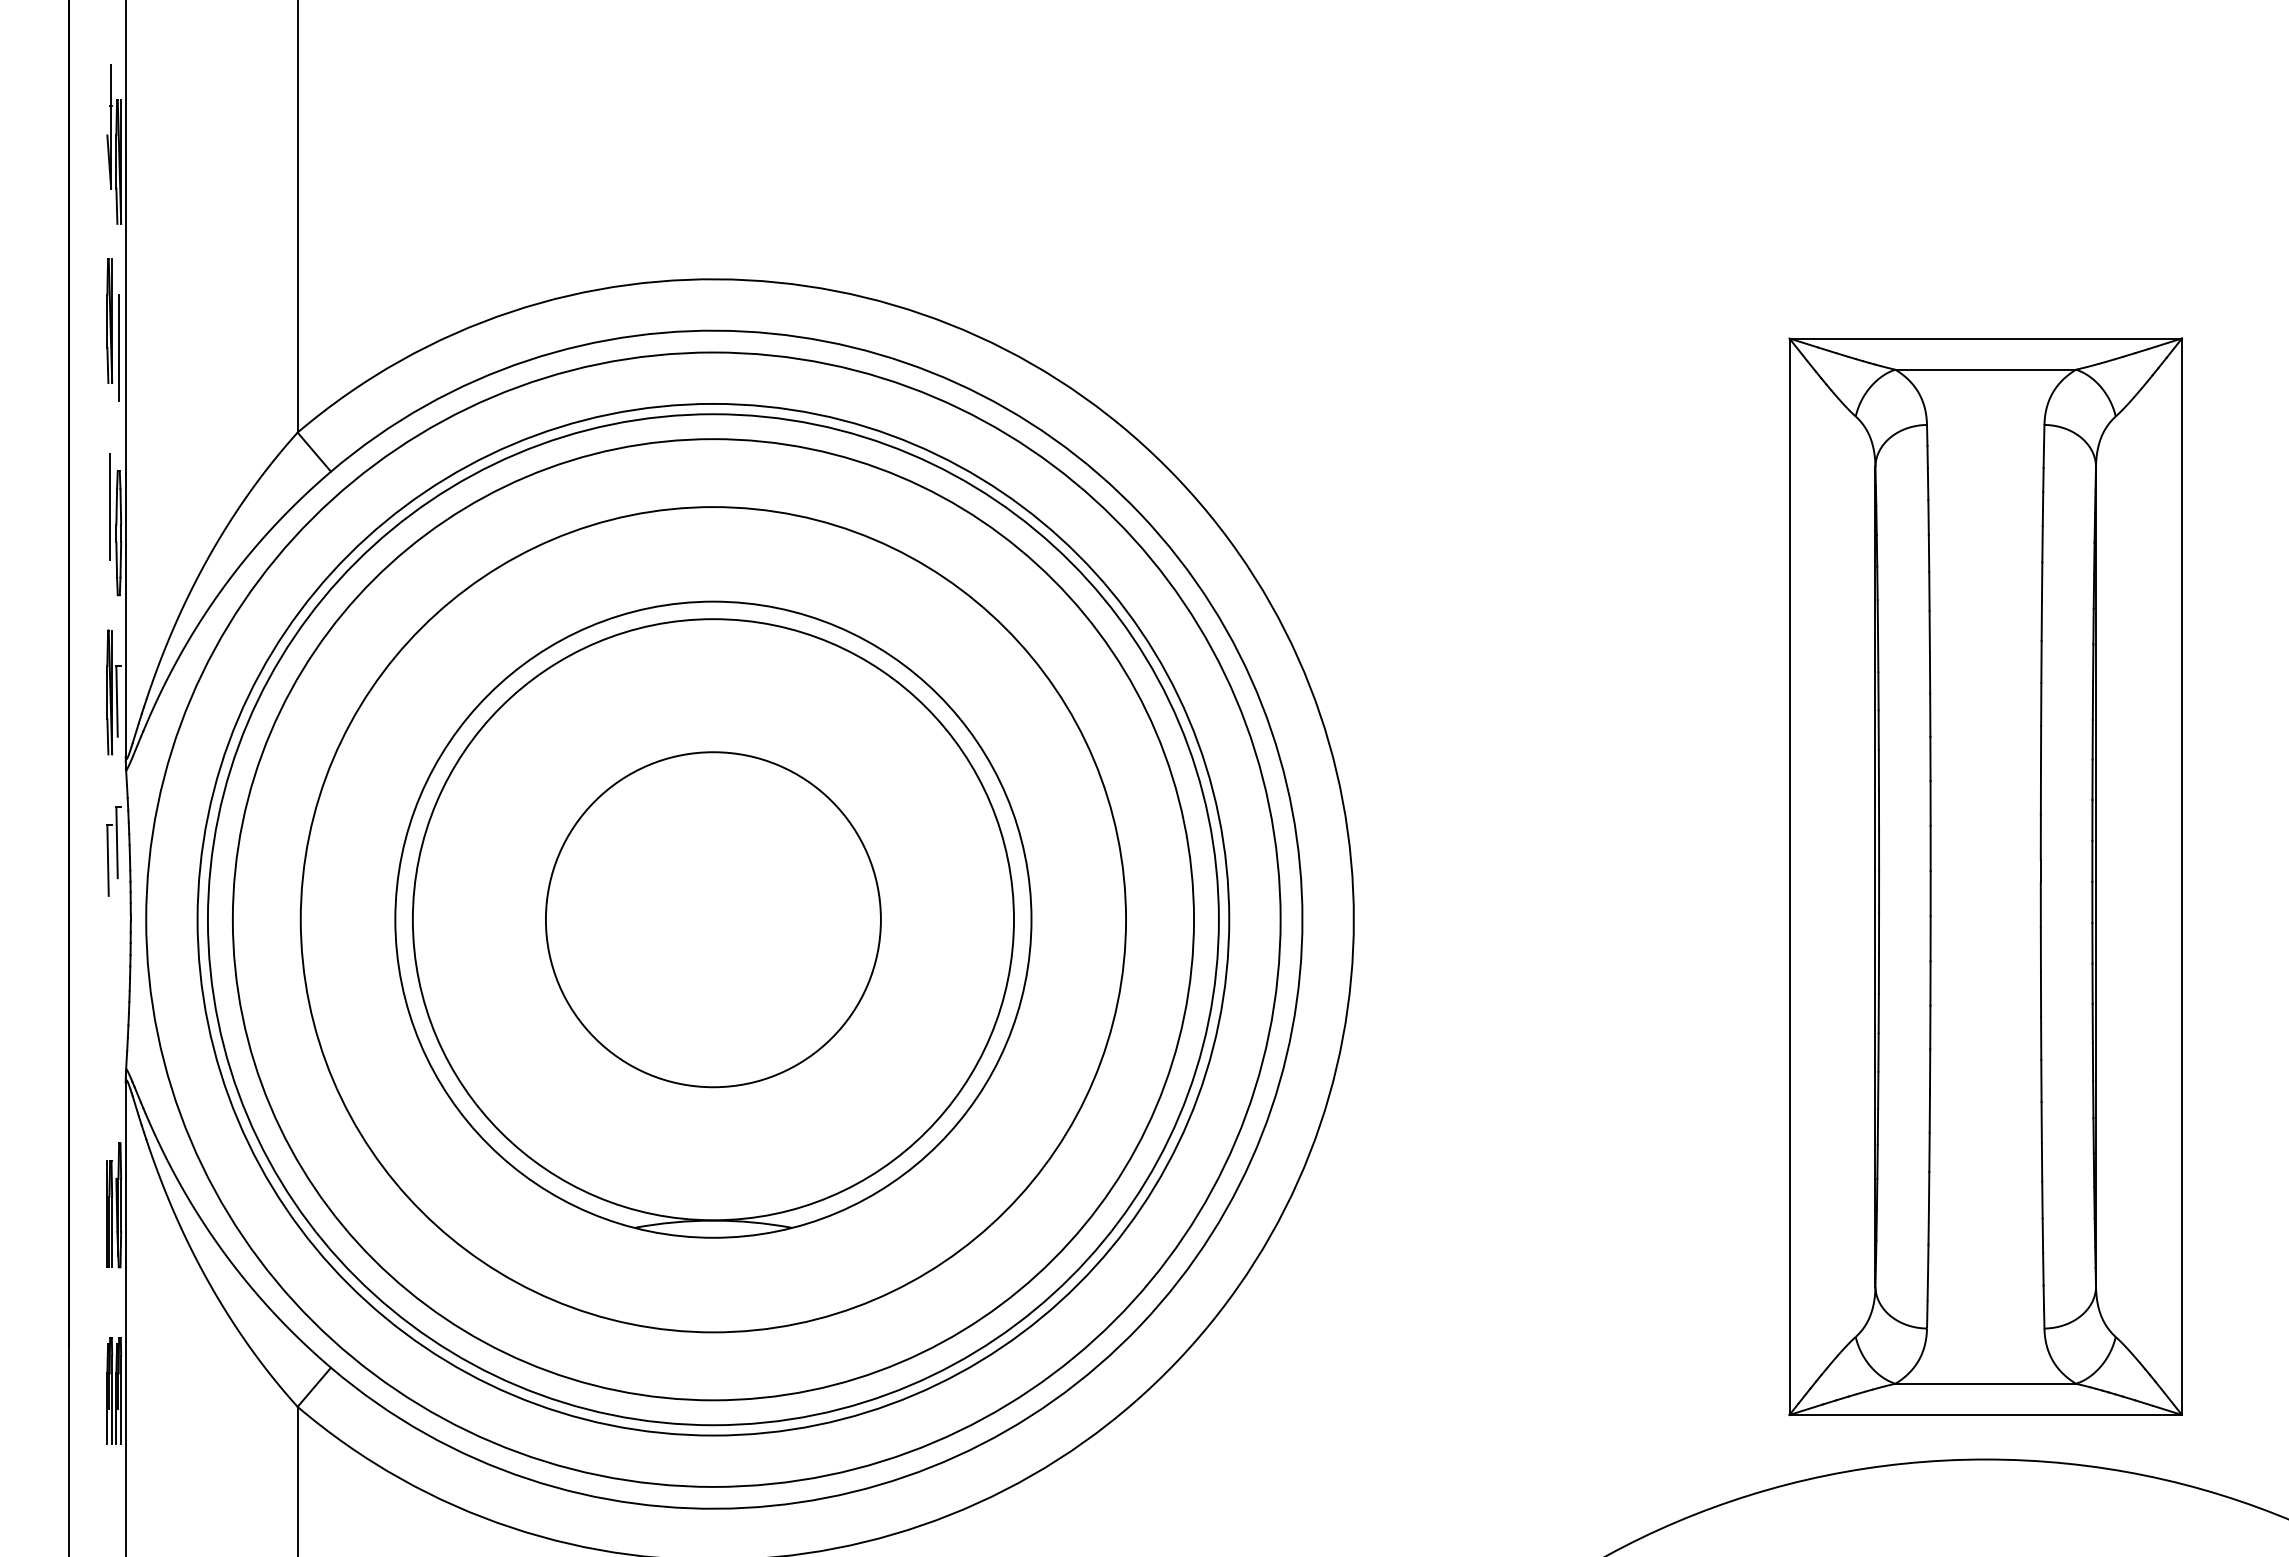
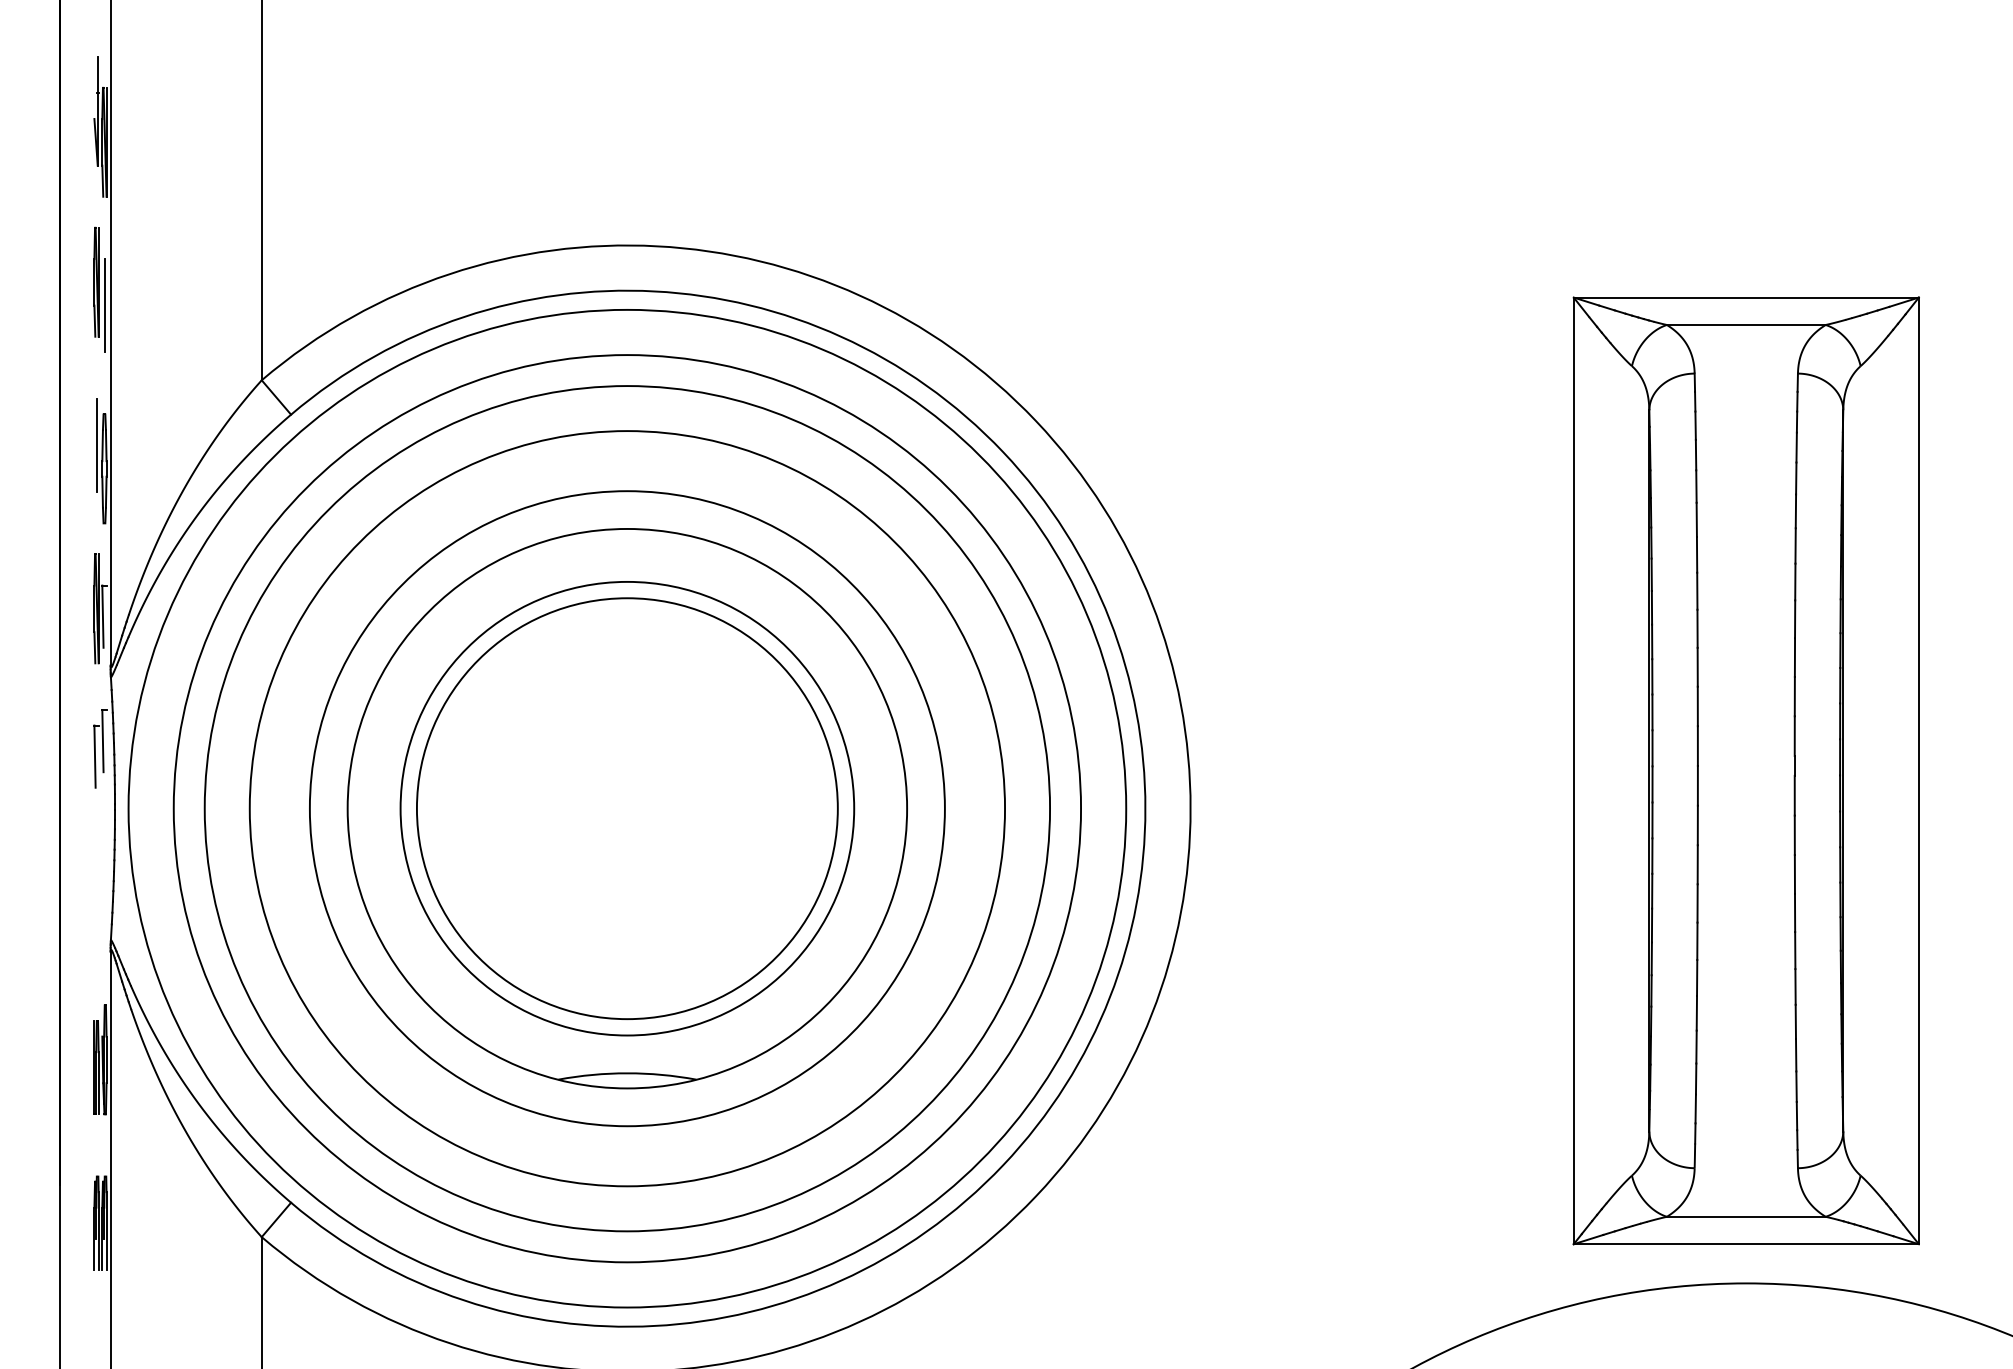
circle: (712, 919) -> (626, 808), size x0.71
circle: (712, 919) -> (626, 808), size x1.43
circle: (713, 919) -> (627, 808), size x0.62
circle: (713, 919) -> (627, 808), size x1.43

